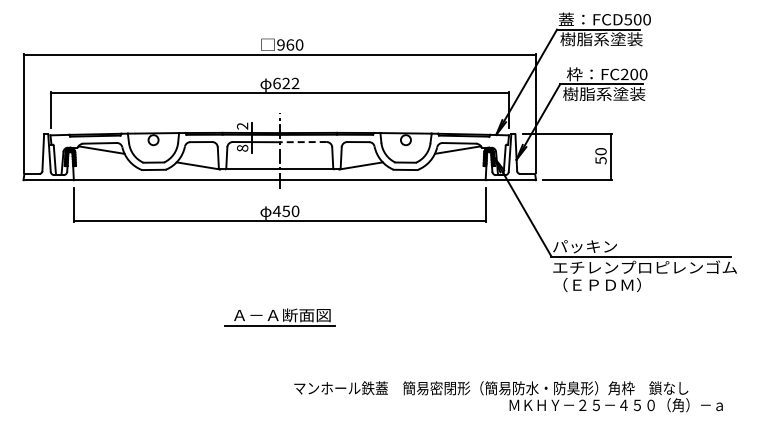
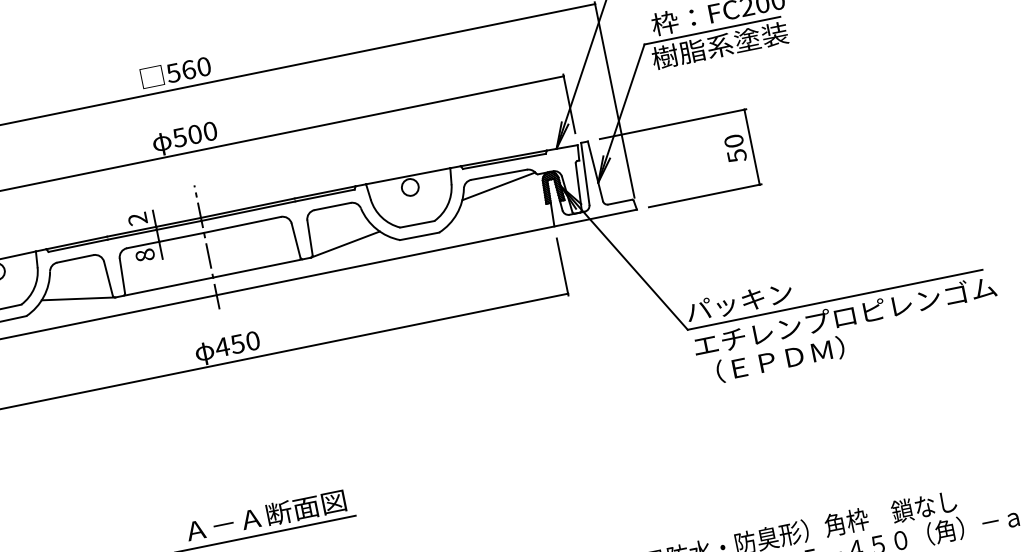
text: (280, 44) -> (172, 72), 960 -> 560
text: (286, 83) -> (195, 134), 622 -> 500
line: (302, 142) -> (241, 225), dashed -> solid

